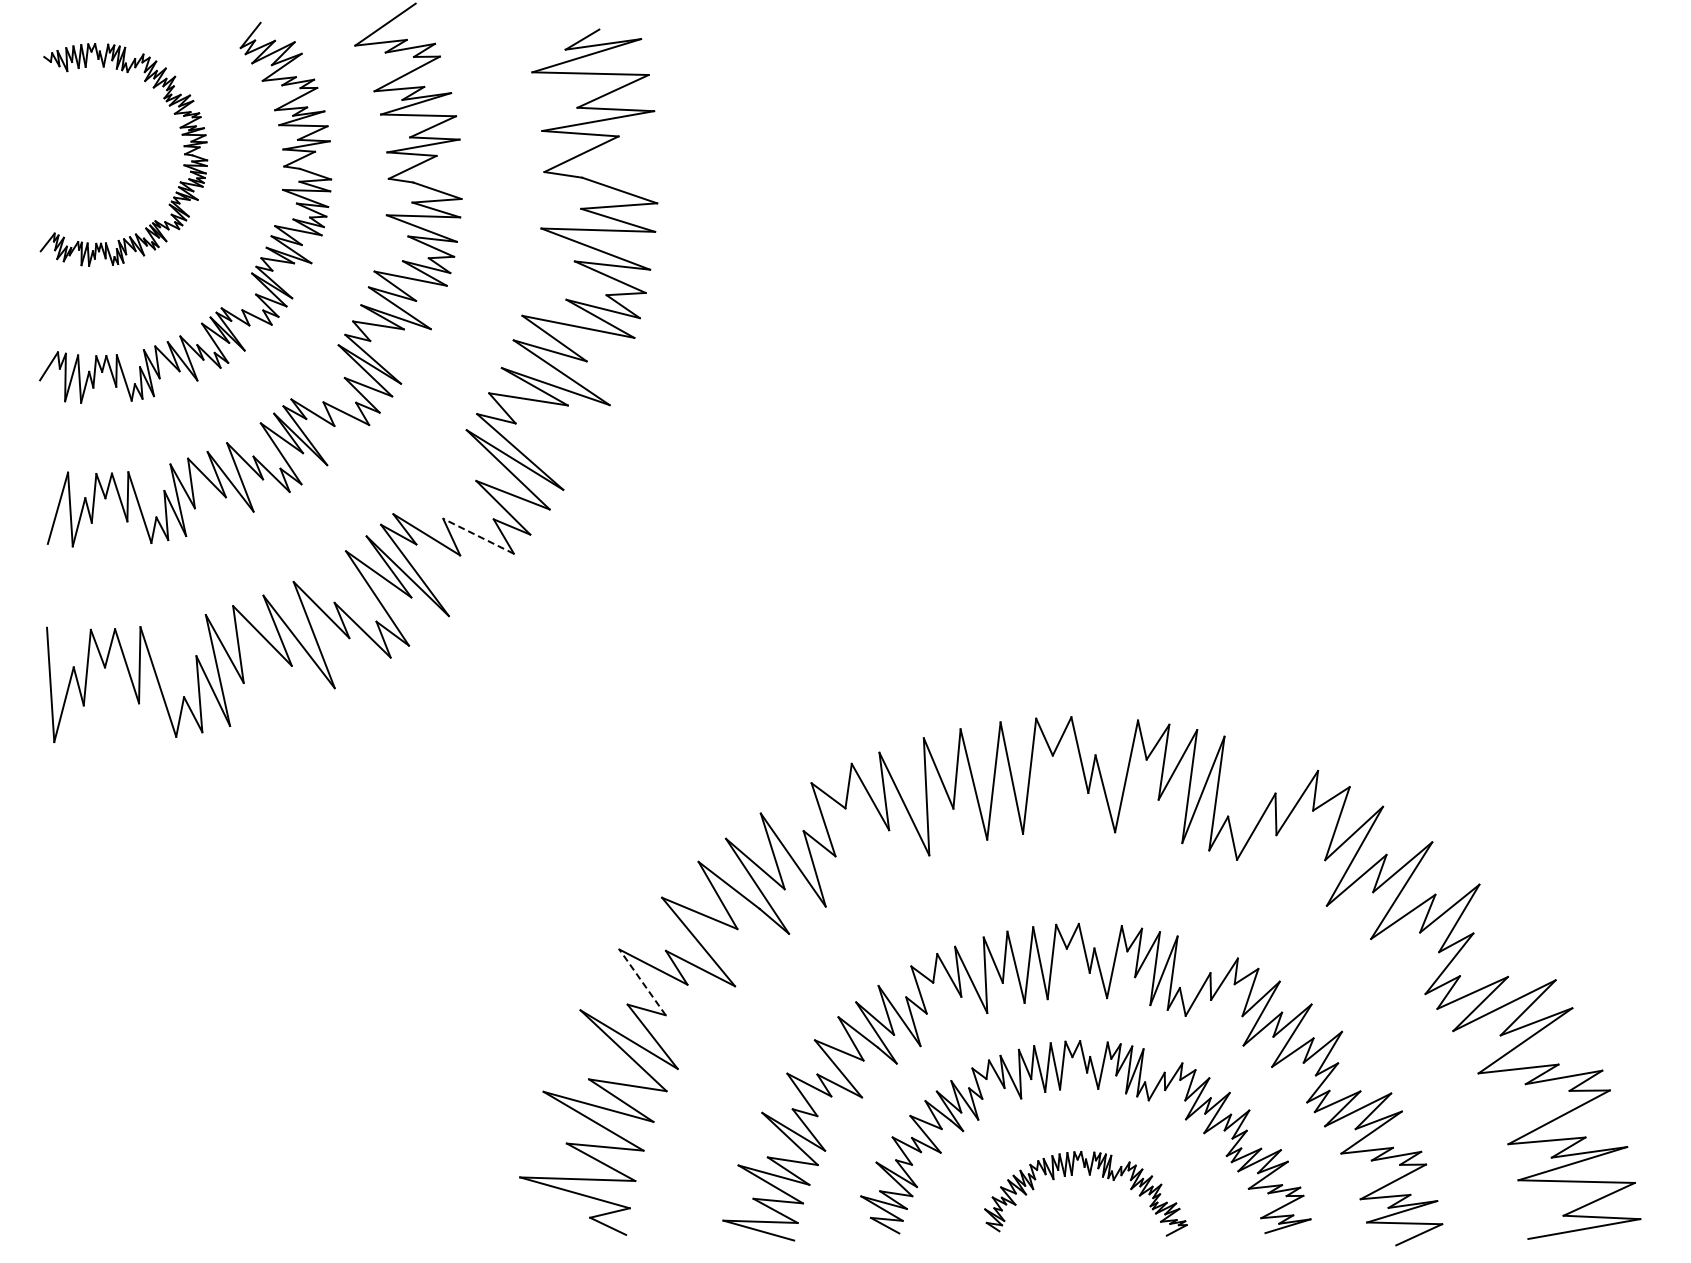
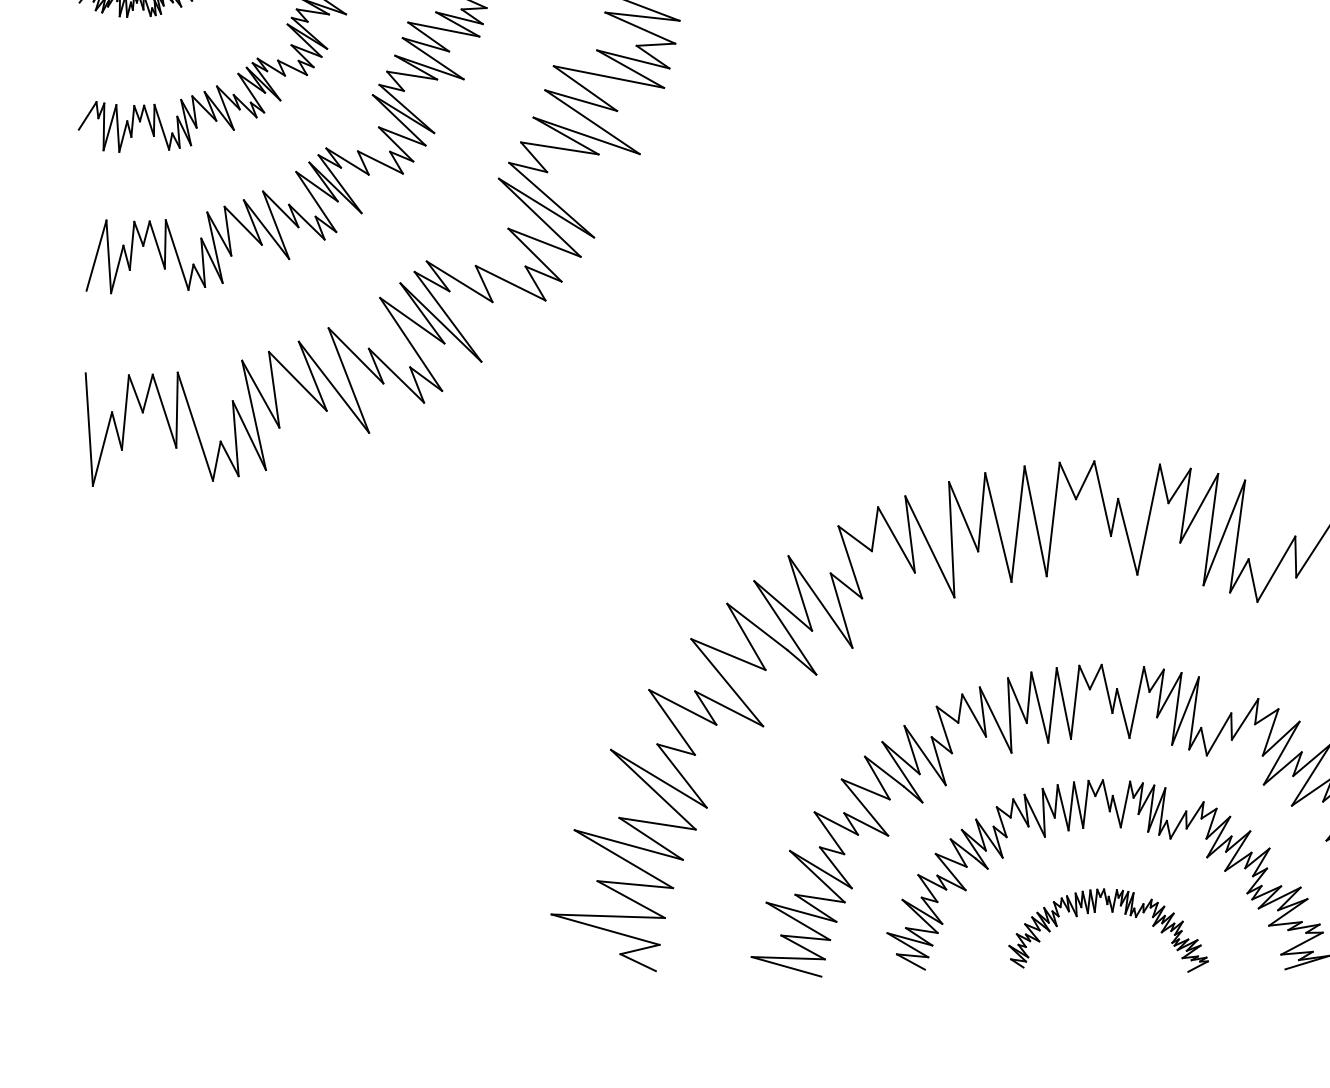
line: (478, 536) -> (510, 283), dashed -> solid
line: (642, 981) -> (672, 721), dashed -> solid

